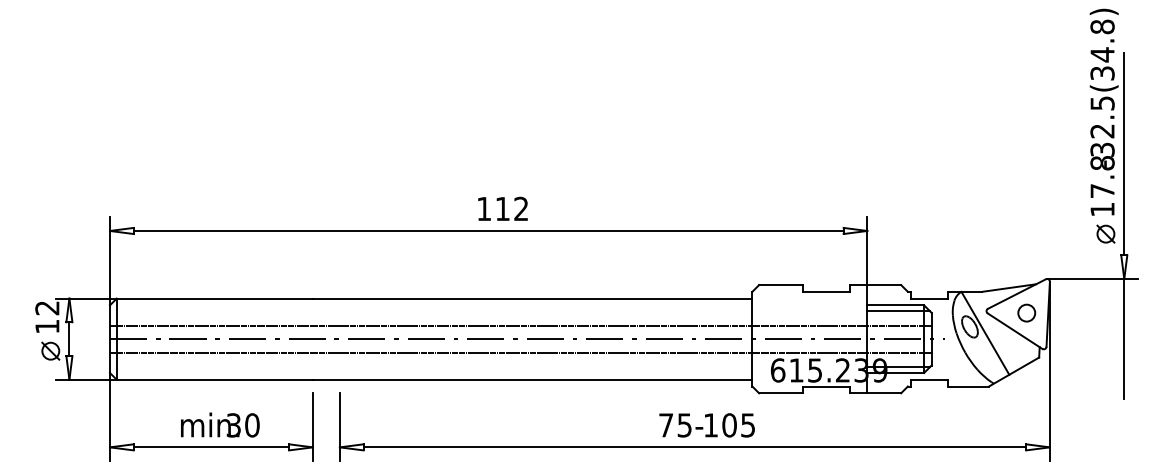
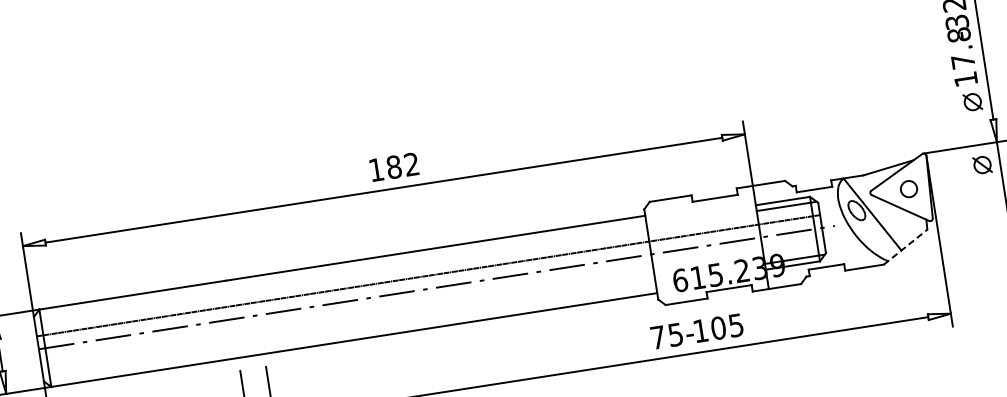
text: (502, 208) -> (393, 166), 112 -> 182
part: (1105, 299) -> (982, 164), added
line: (520, 352) -> (432, 301), removed
line: (1014, 372) -> (906, 247), solid -> dashed
text: (706, 425) -> (696, 331), moved

